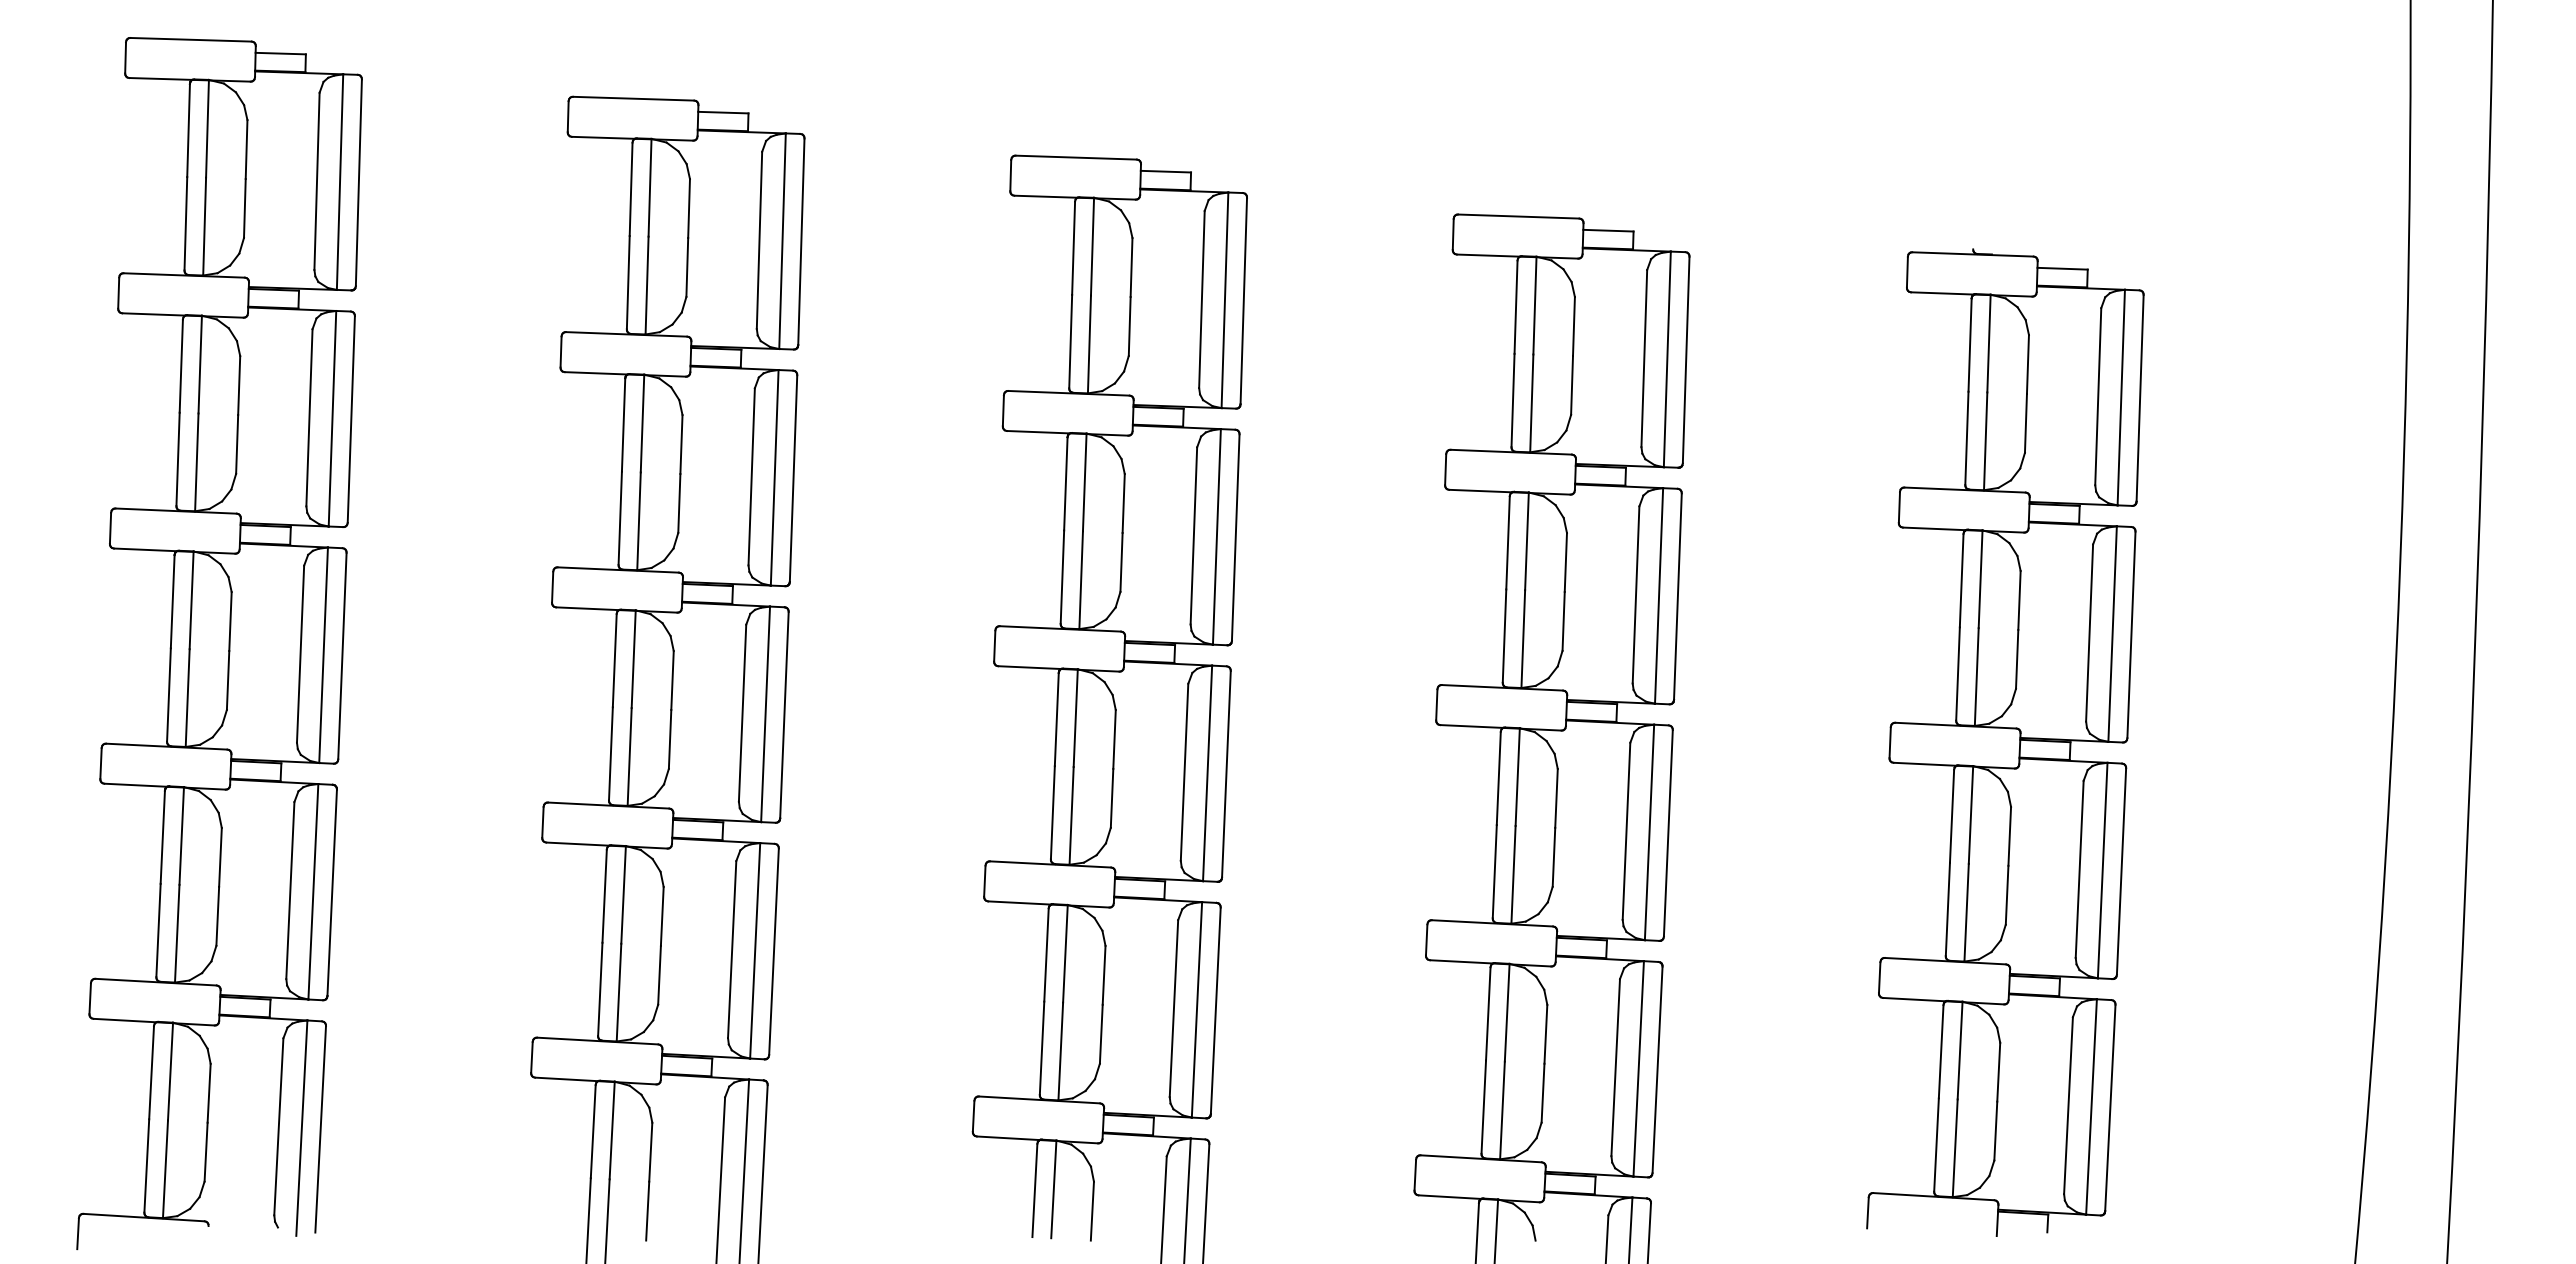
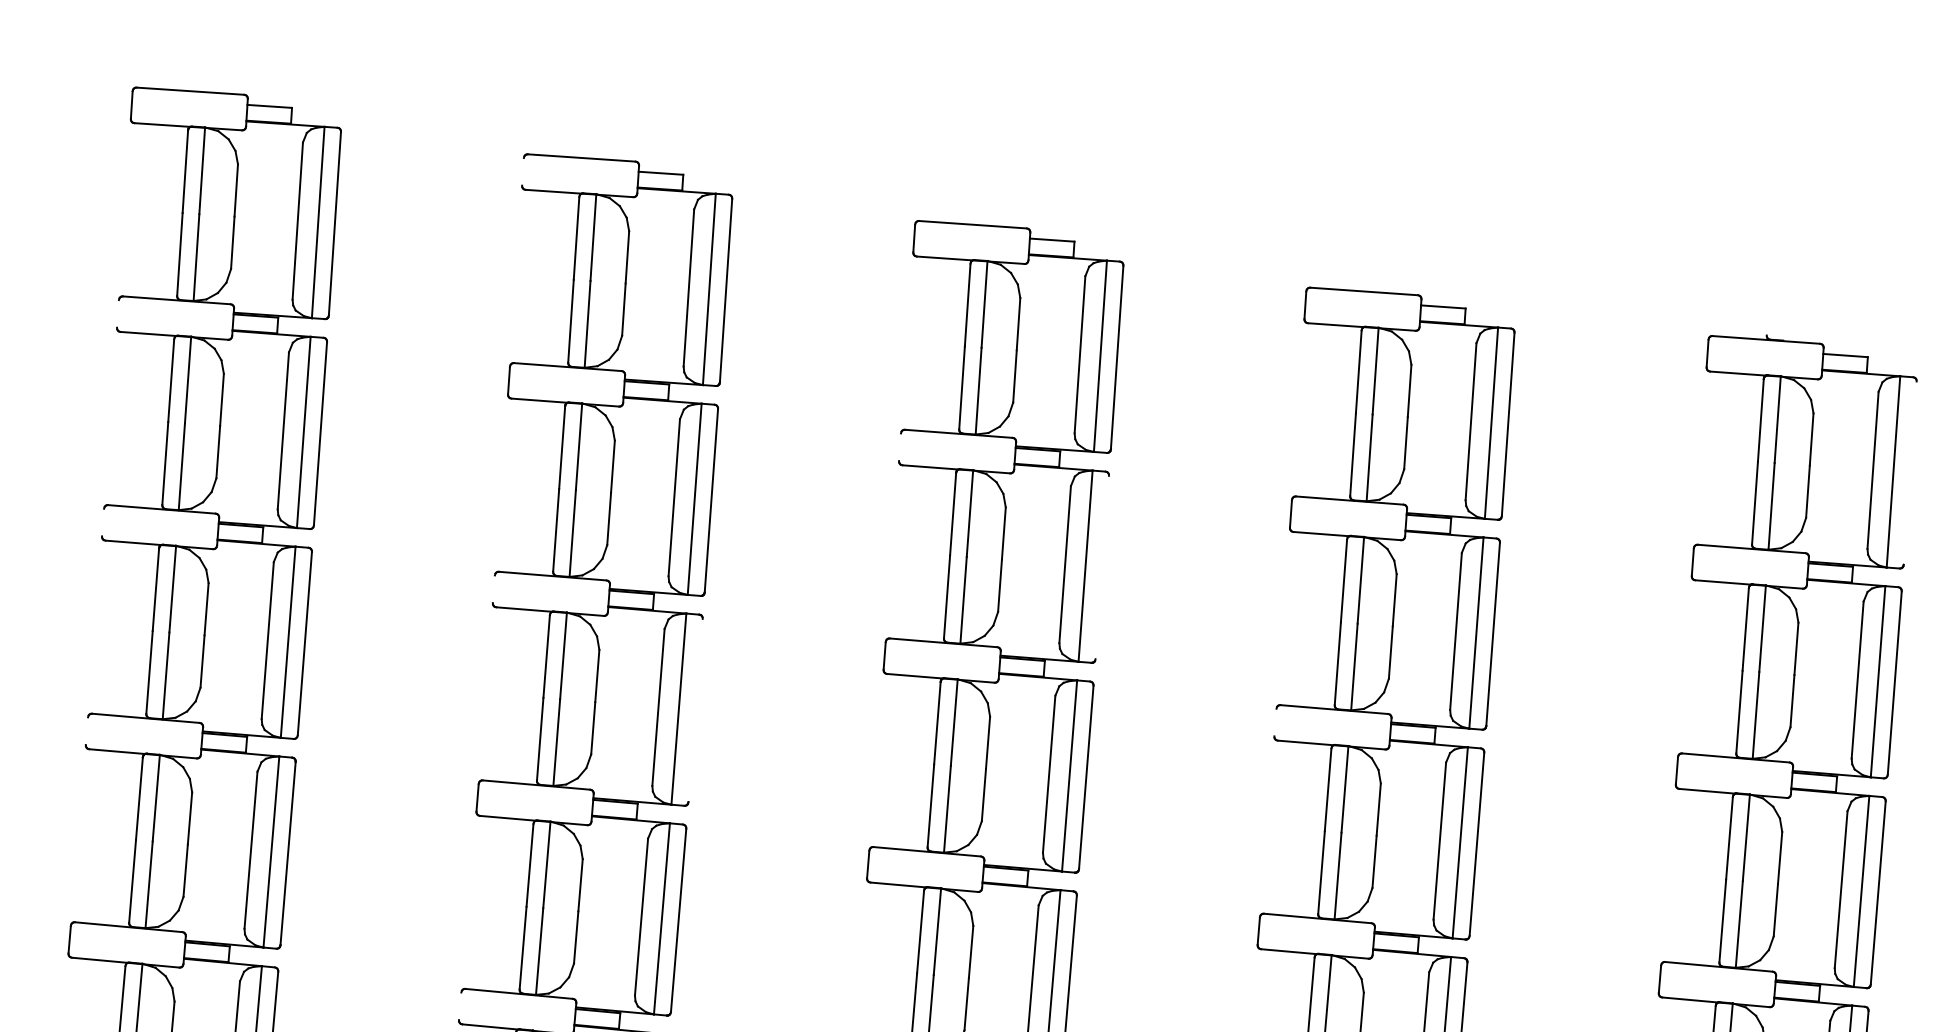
line: (567, 116) -> (522, 171), removed
line: (118, 292) -> (117, 313), removed
line: (2139, 397) -> (1909, 472), removed
line: (1002, 410) -> (899, 446), removed
line: (110, 527) -> (103, 521), removed
line: (1235, 537) -> (1102, 567), removed
line: (552, 586) -> (493, 588), removed
line: (1436, 704) -> (1275, 722), removed
line: (784, 714) -> (695, 709), removed
line: (100, 763) -> (86, 731), removed
line: (531, 1056) -> (459, 1005), removed

